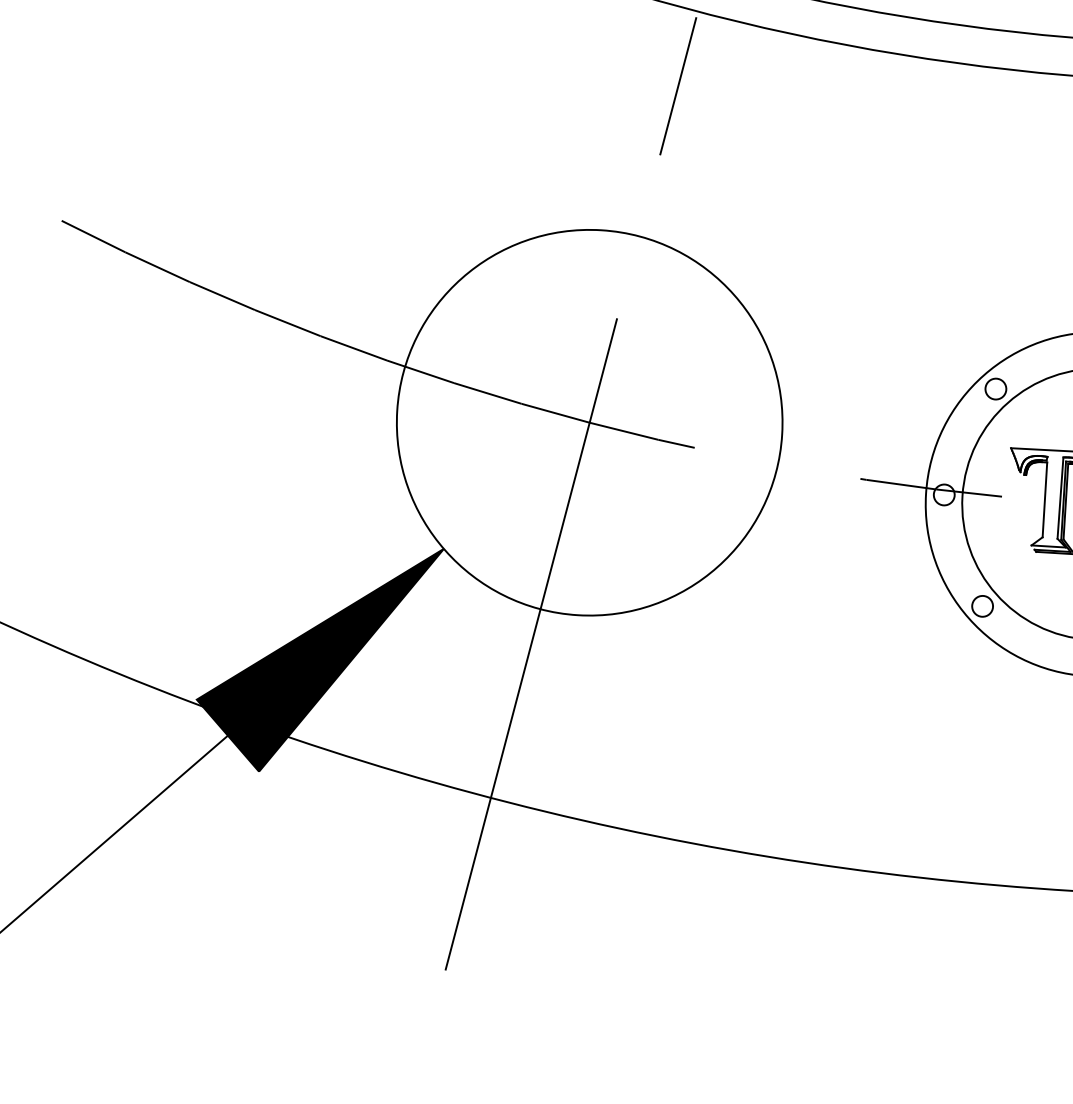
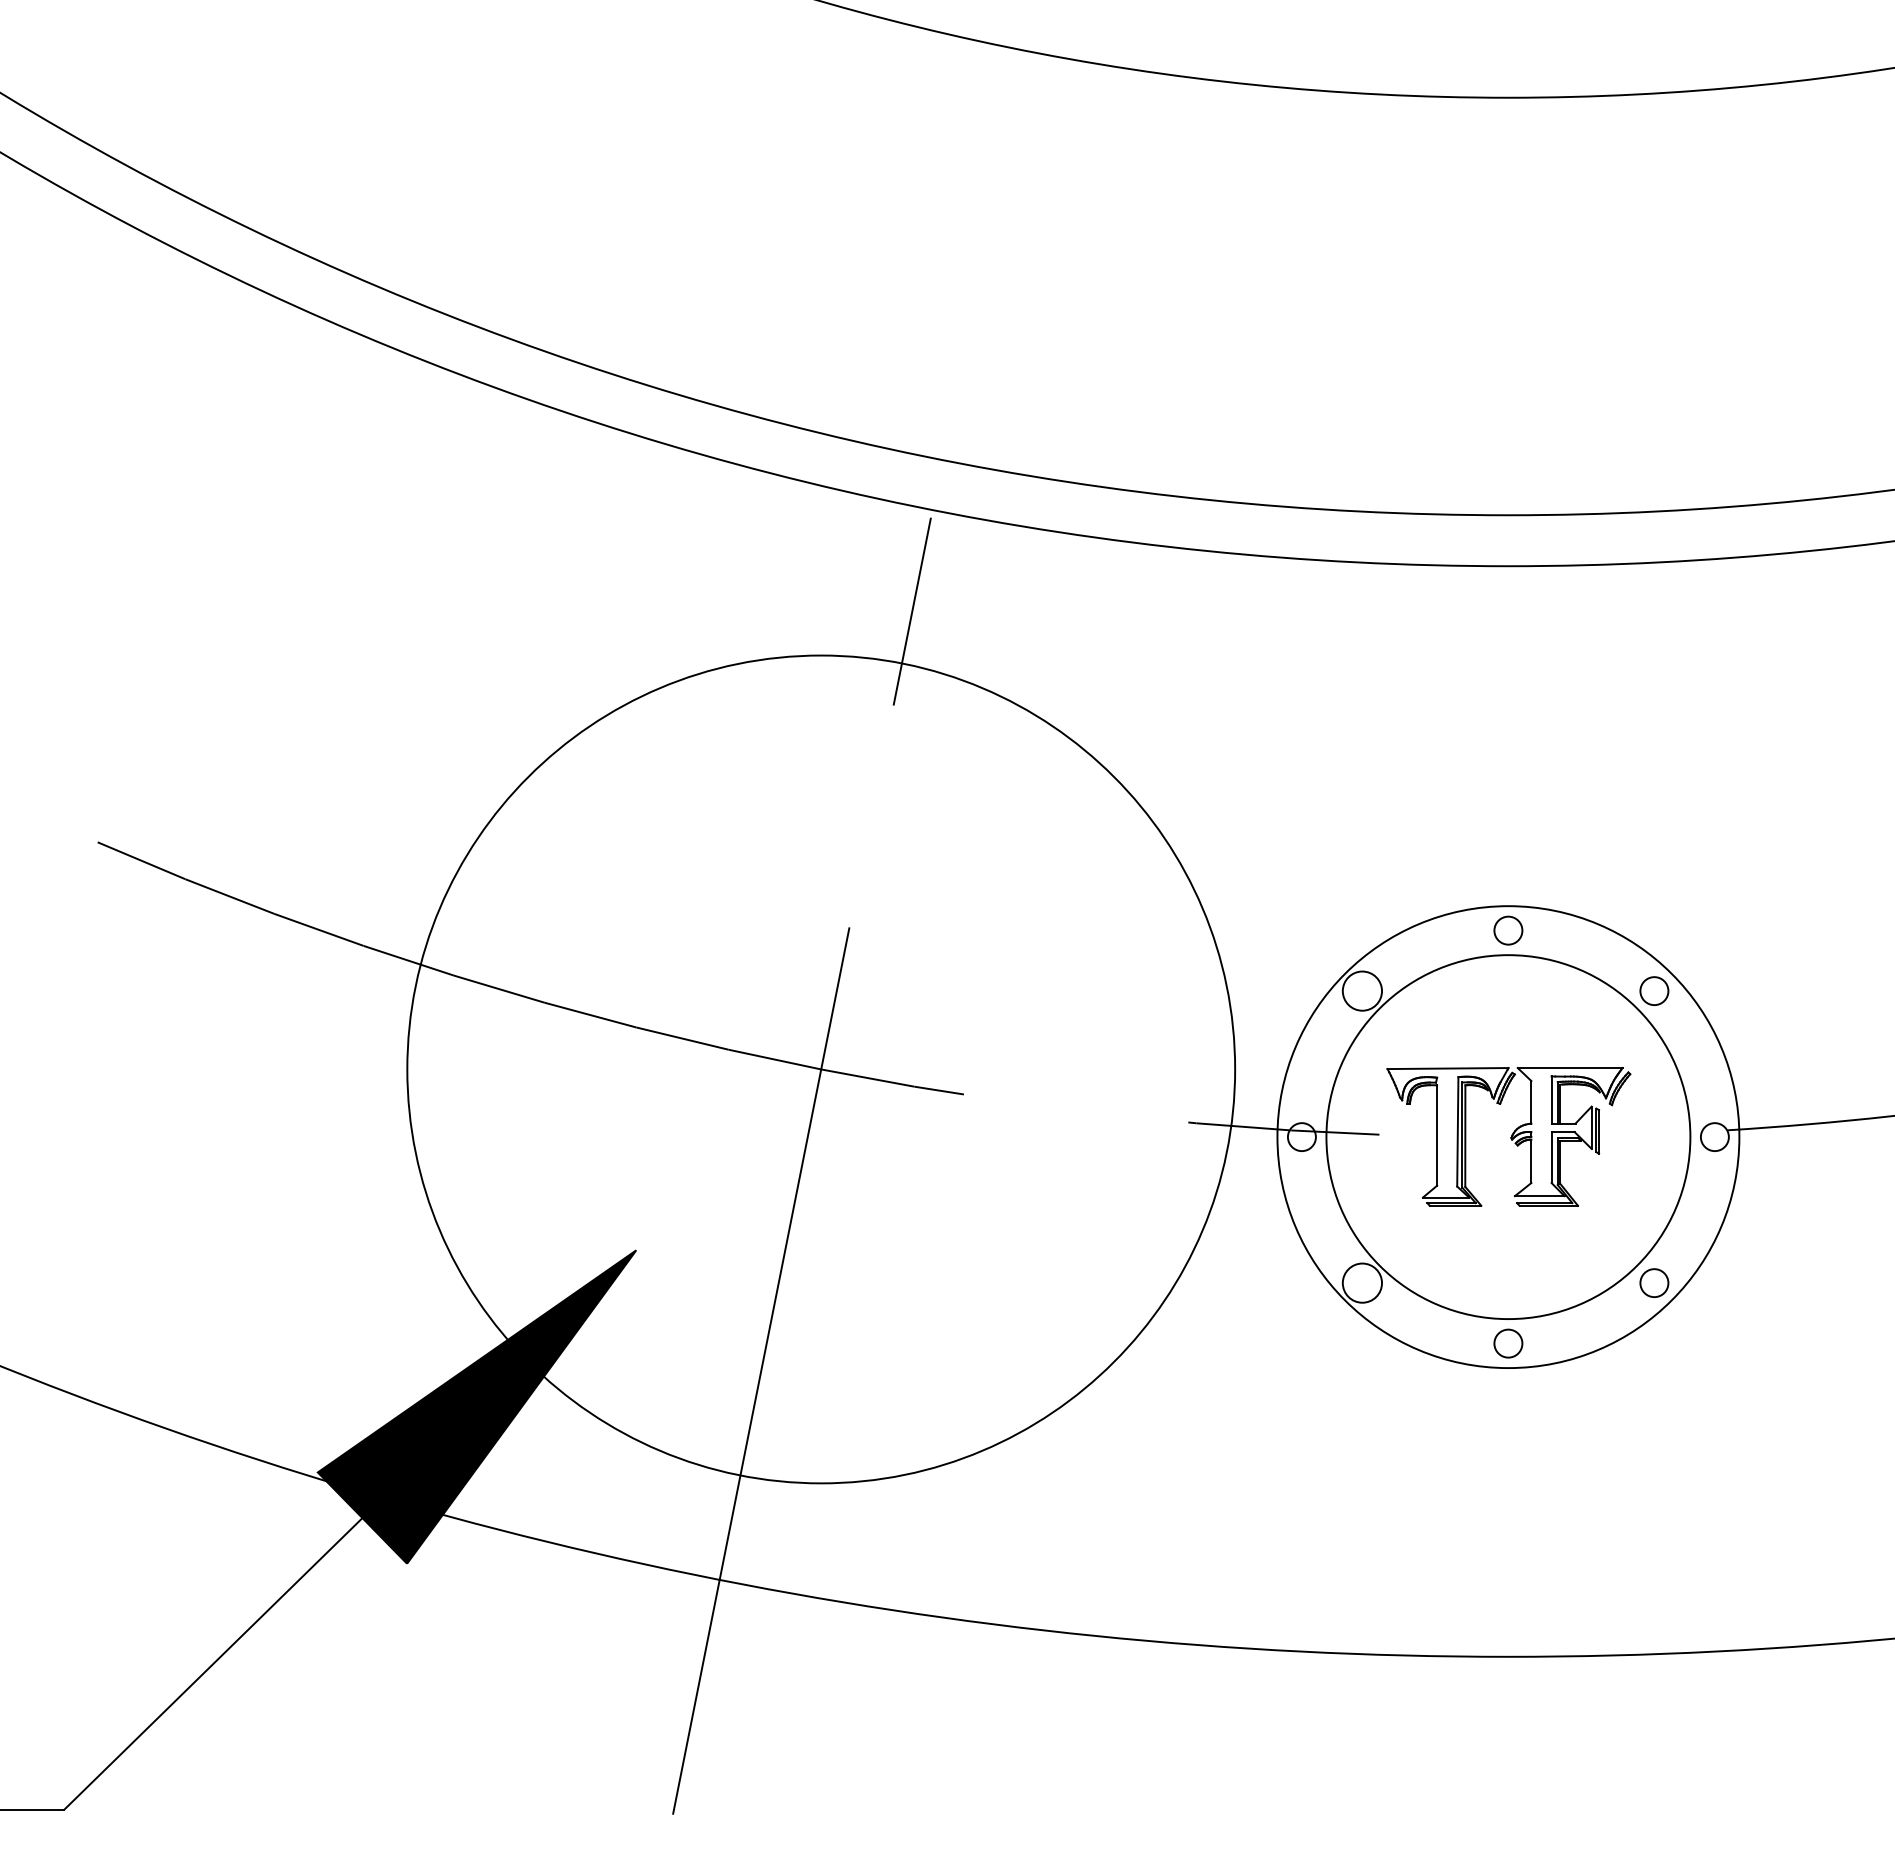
circle: (995, 389) -> (1362, 991), size x1.4
circle: (589, 422) -> (820, 1069), size x1.6
circle: (982, 606) -> (1362, 1283), size x1.4

